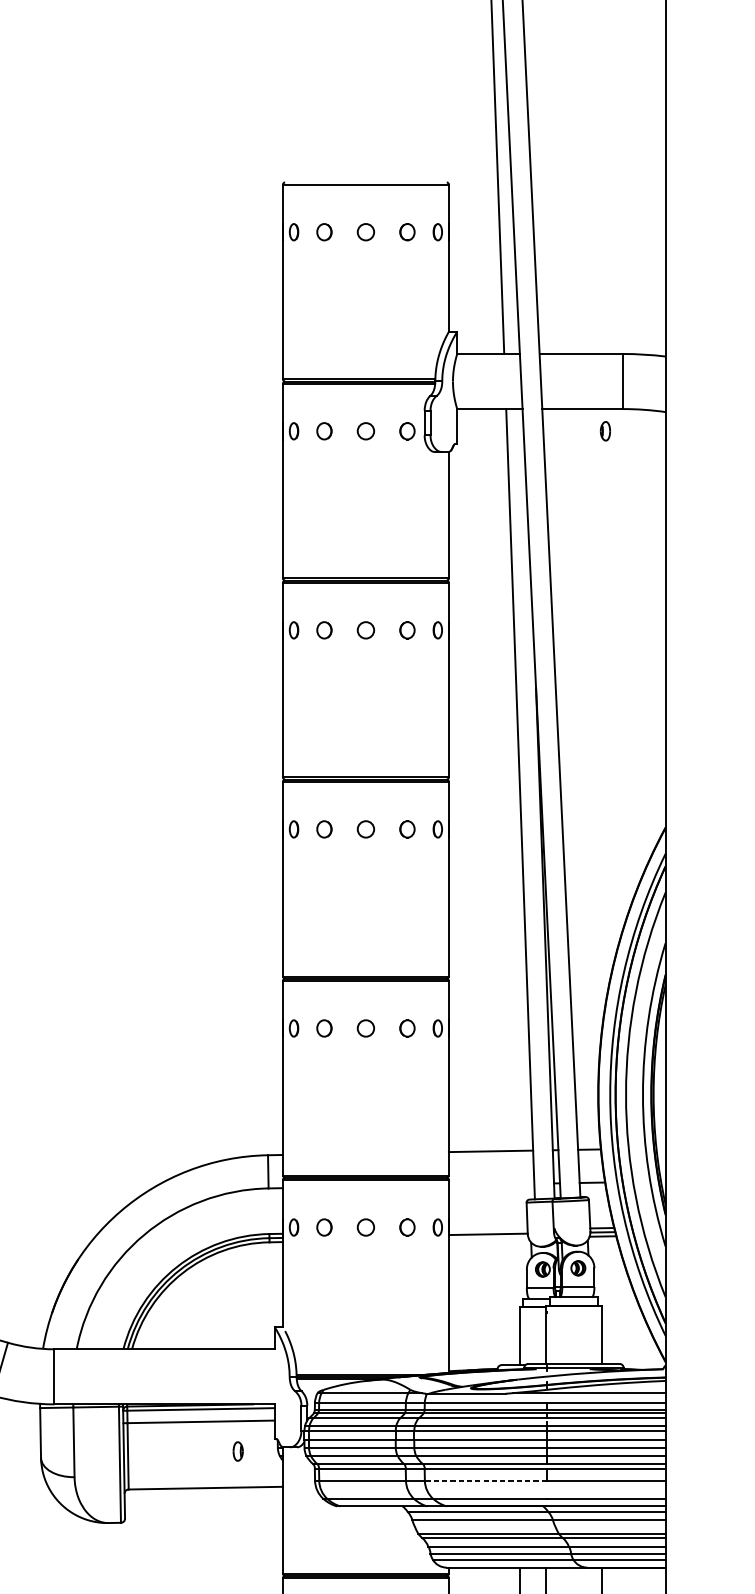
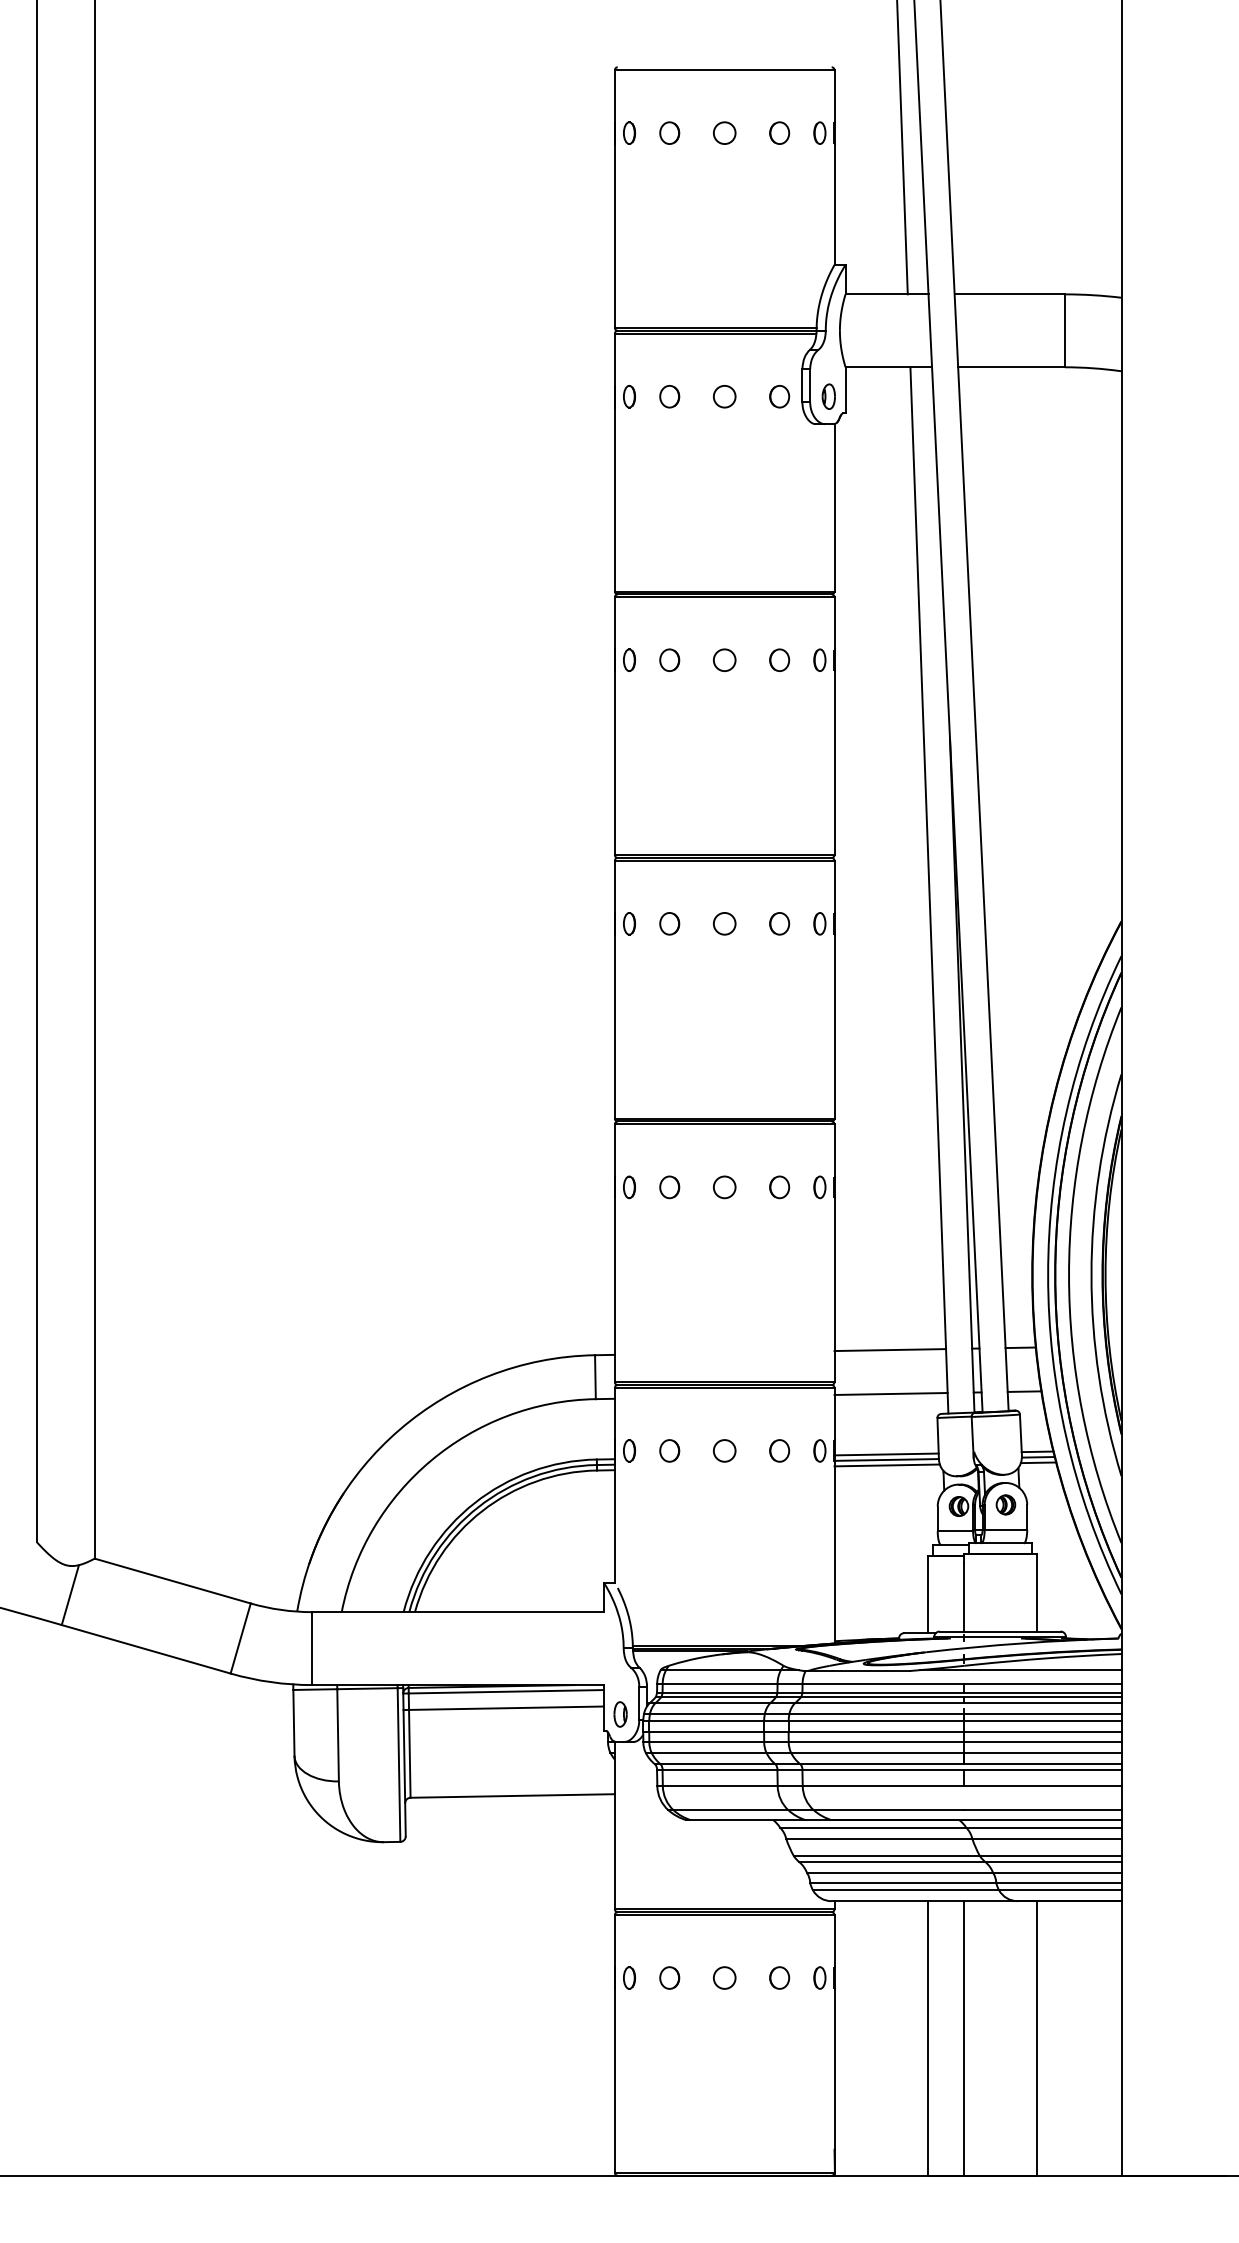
part: (605, 431) -> (828, 396), moved
line: (491, 1184) -> (890, 1393), added
line: (488, 1230) -> (886, 1454), added
line: (488, 1238) -> (886, 1465), added
part: (238, 1451) -> (620, 1714), moved
line: (485, 1480) -> (883, 1786), dashed -> solid

